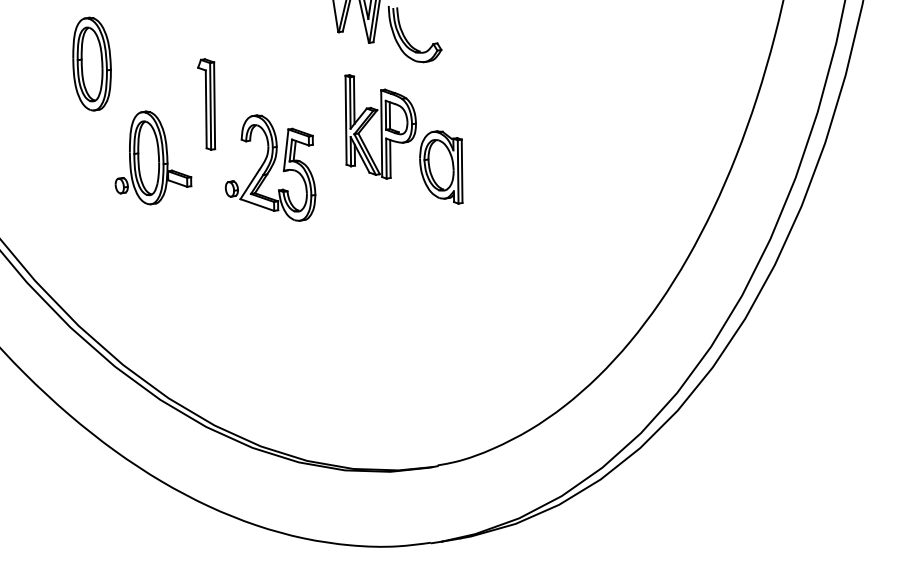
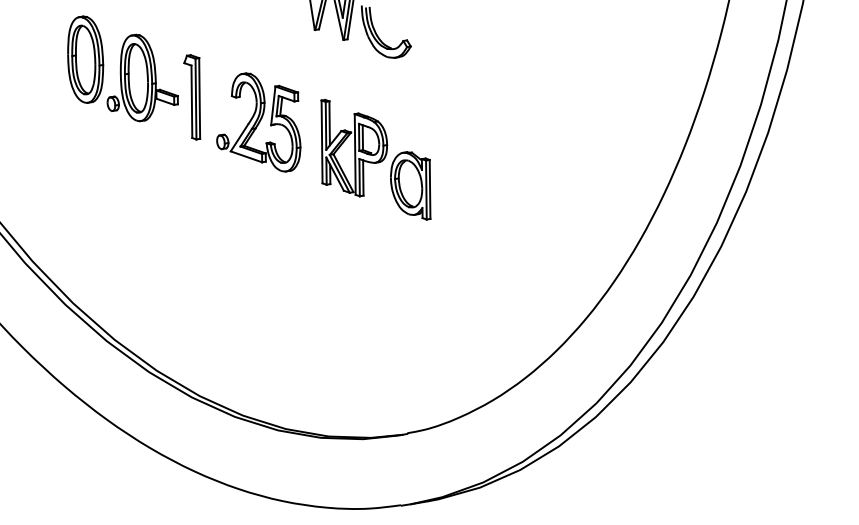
part: (403, 139) -> (375, 159), moved
part: (153, 157) -> (142, 77), moved
part: (270, 168) -> (258, 122), moved

